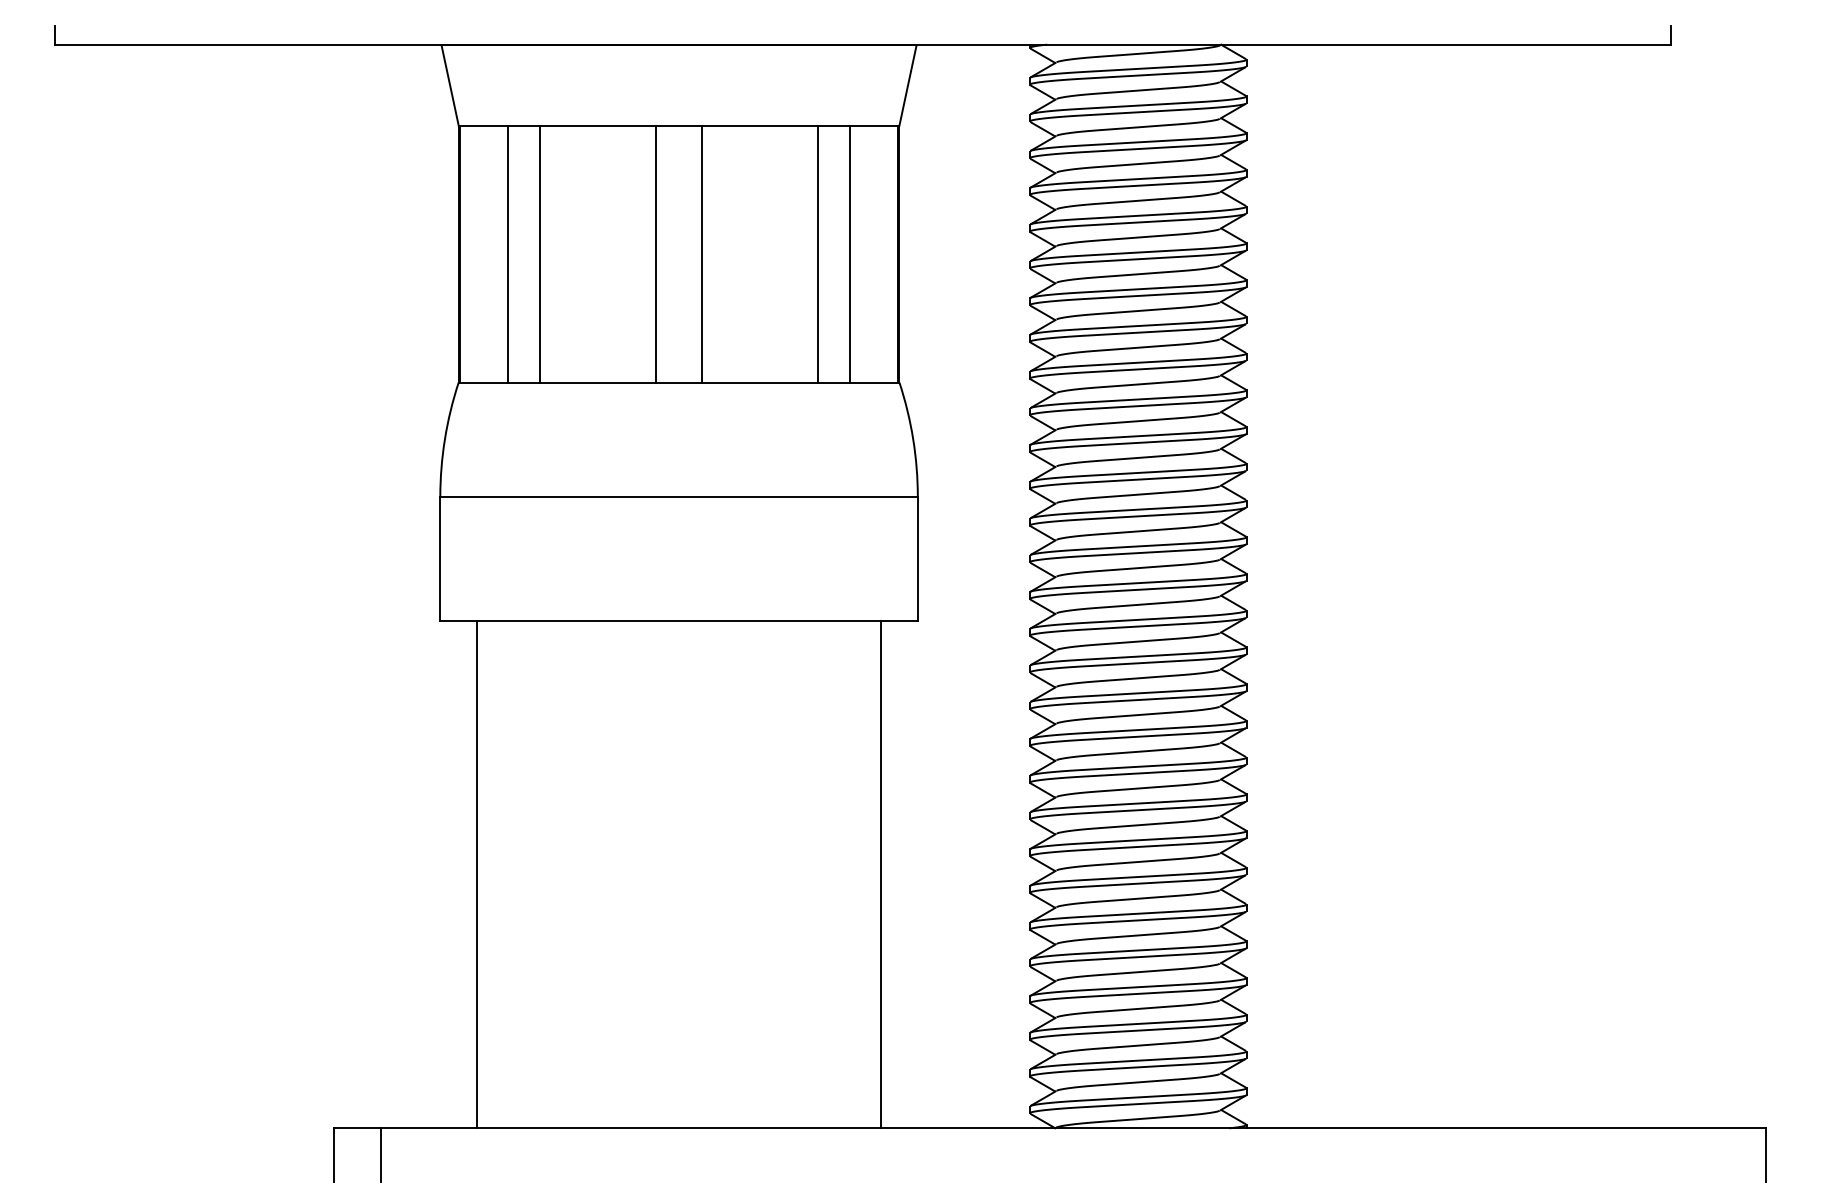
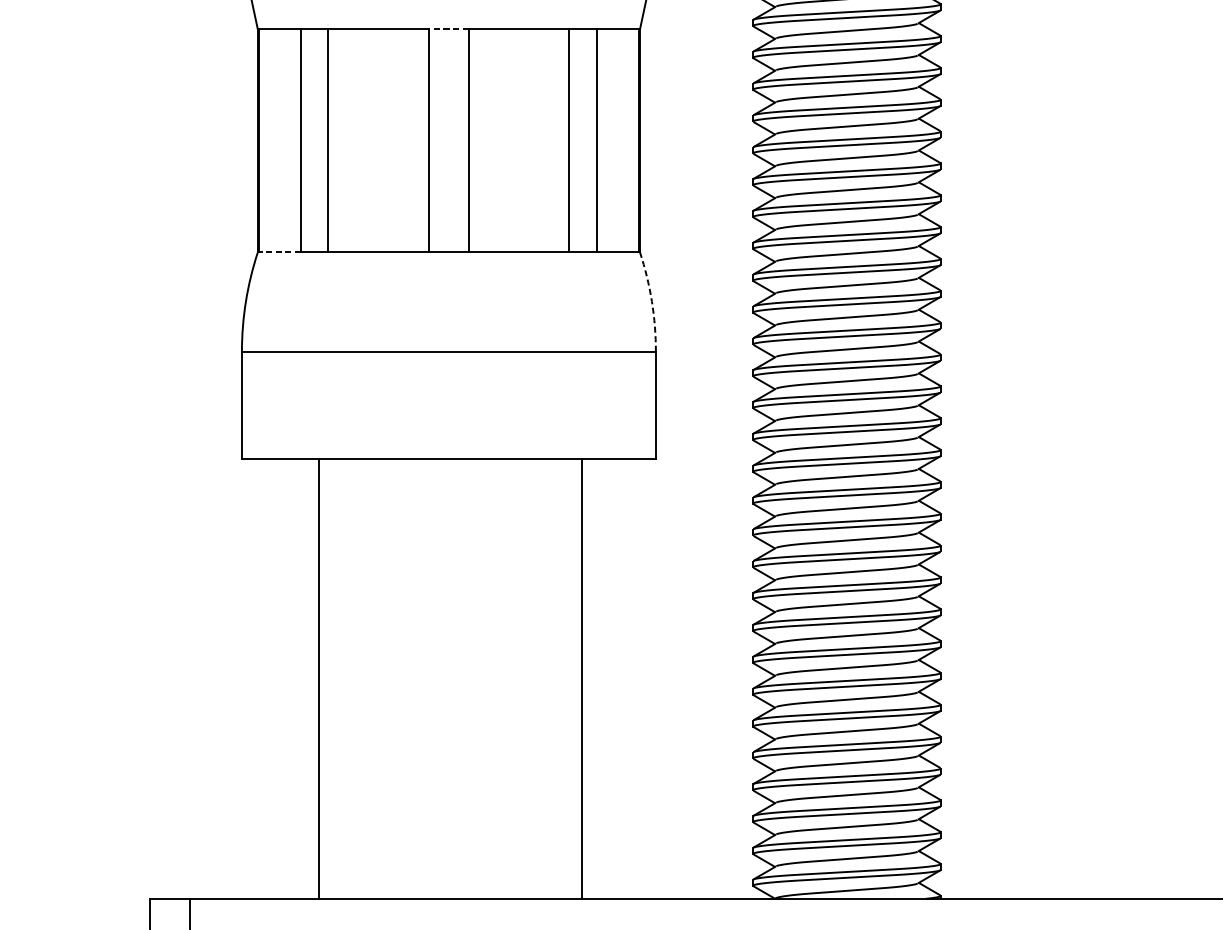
line: (679, 125) -> (449, 29), solid -> dashed
line: (483, 382) -> (279, 252), solid -> dashed
arc: (913, 439) -> (652, 301), solid -> dashed
line: (477, 874) -> (319, 678), moved
line: (881, 874) -> (581, 678), moved

